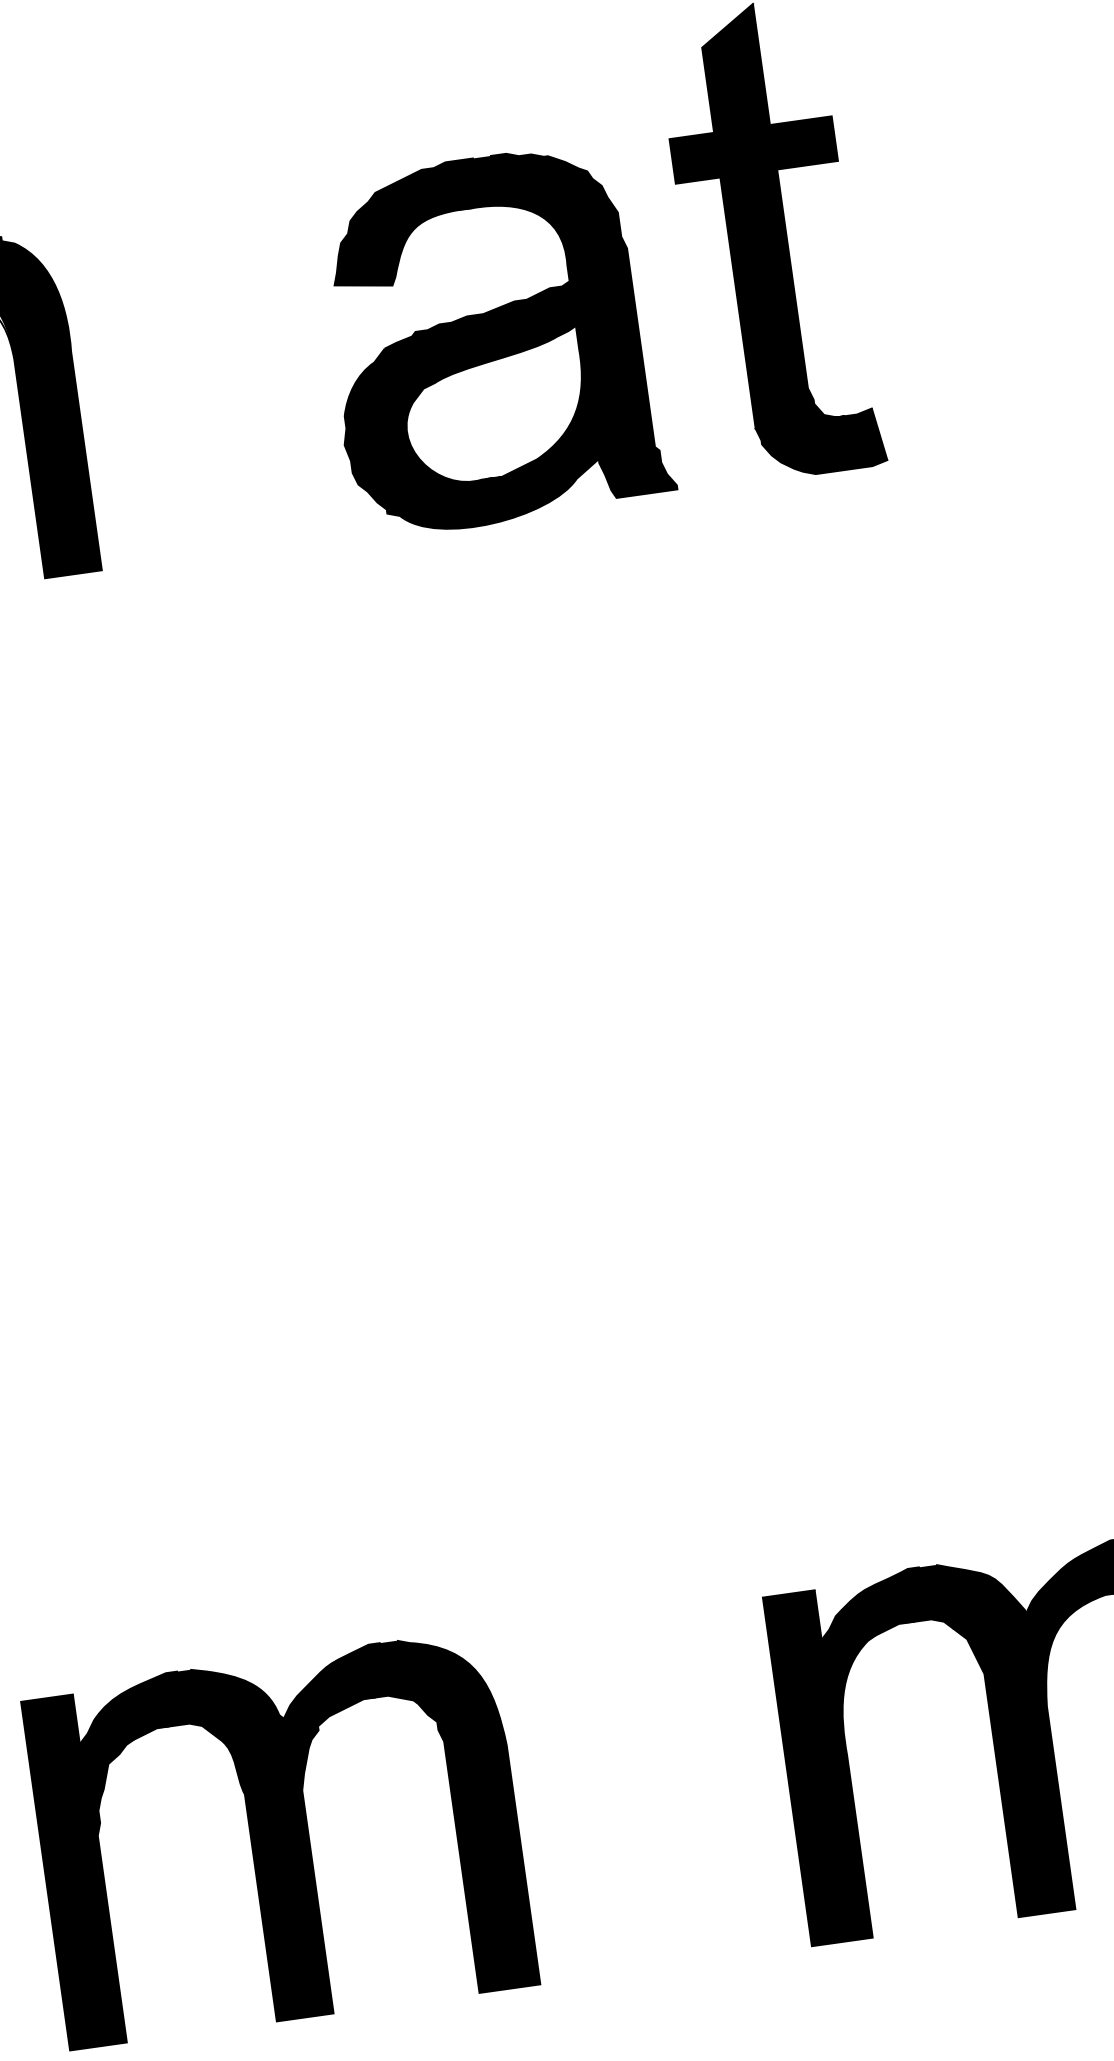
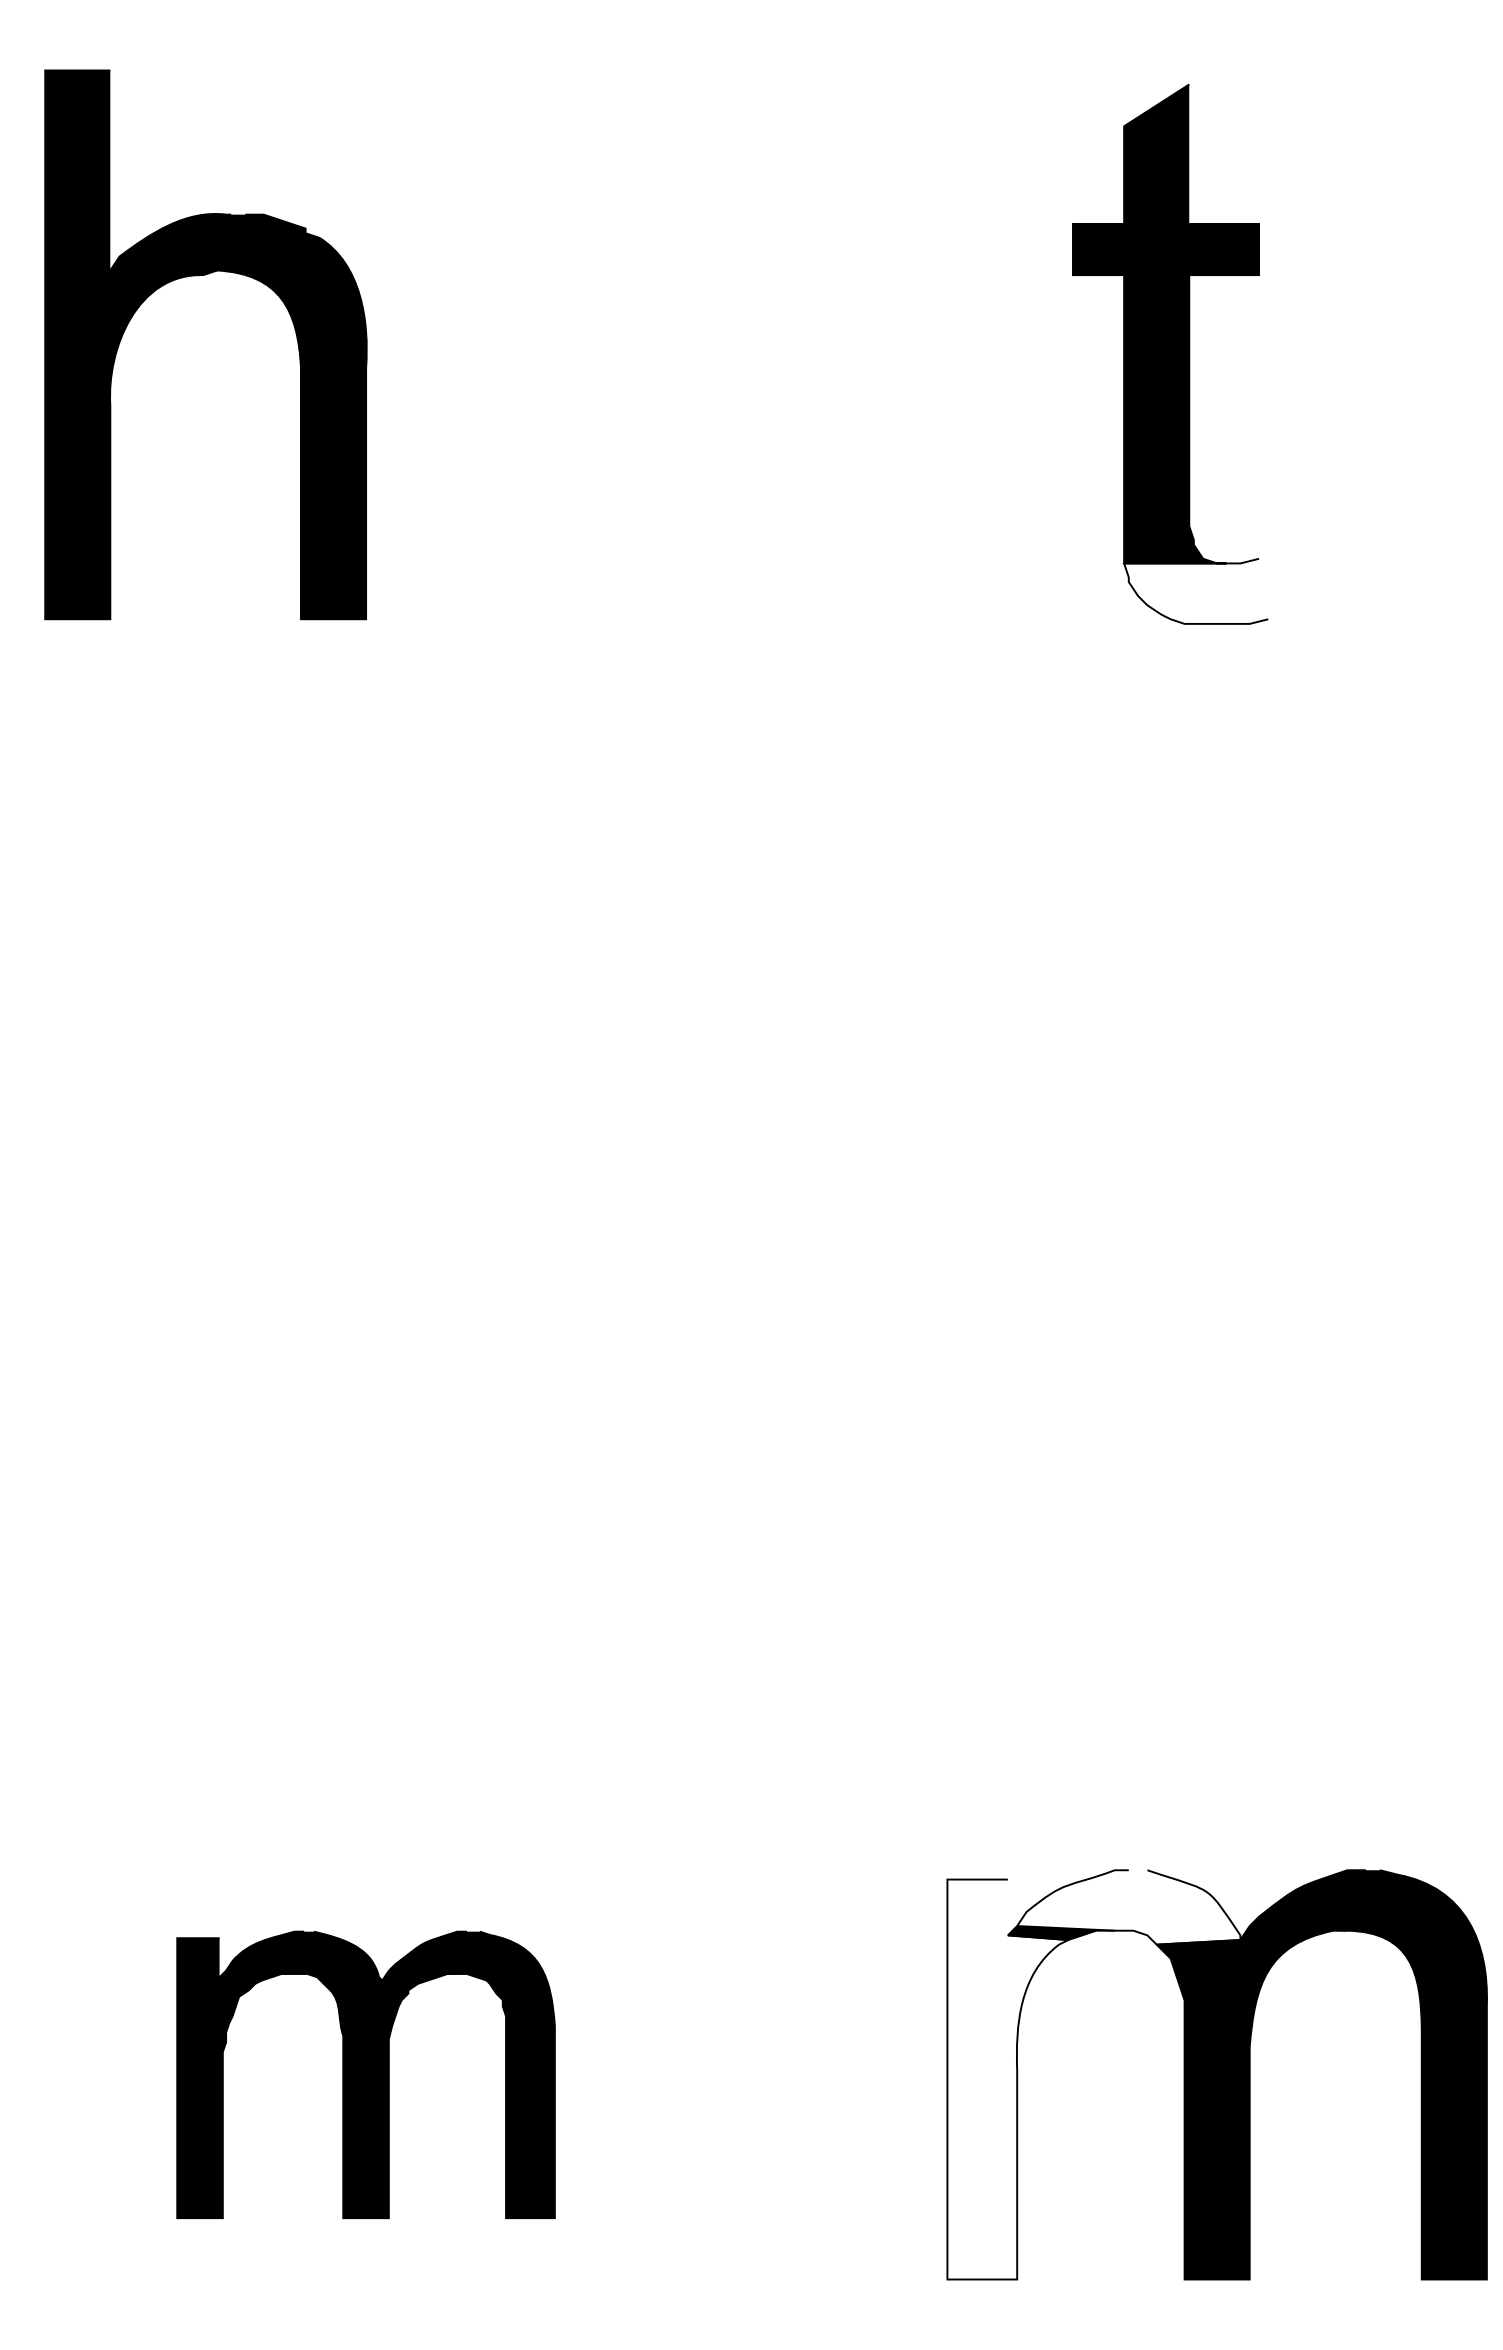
part: (492, 339) -> (842, 421), removed
fill: (822, 443) -> (1196, 590), removed
fill: (924, 1599) -> (1128, 1907), removed
fill: (839, 1764) -> (1007, 2079), removed
part: (279, 1838) -> (365, 2074), size x0.7

